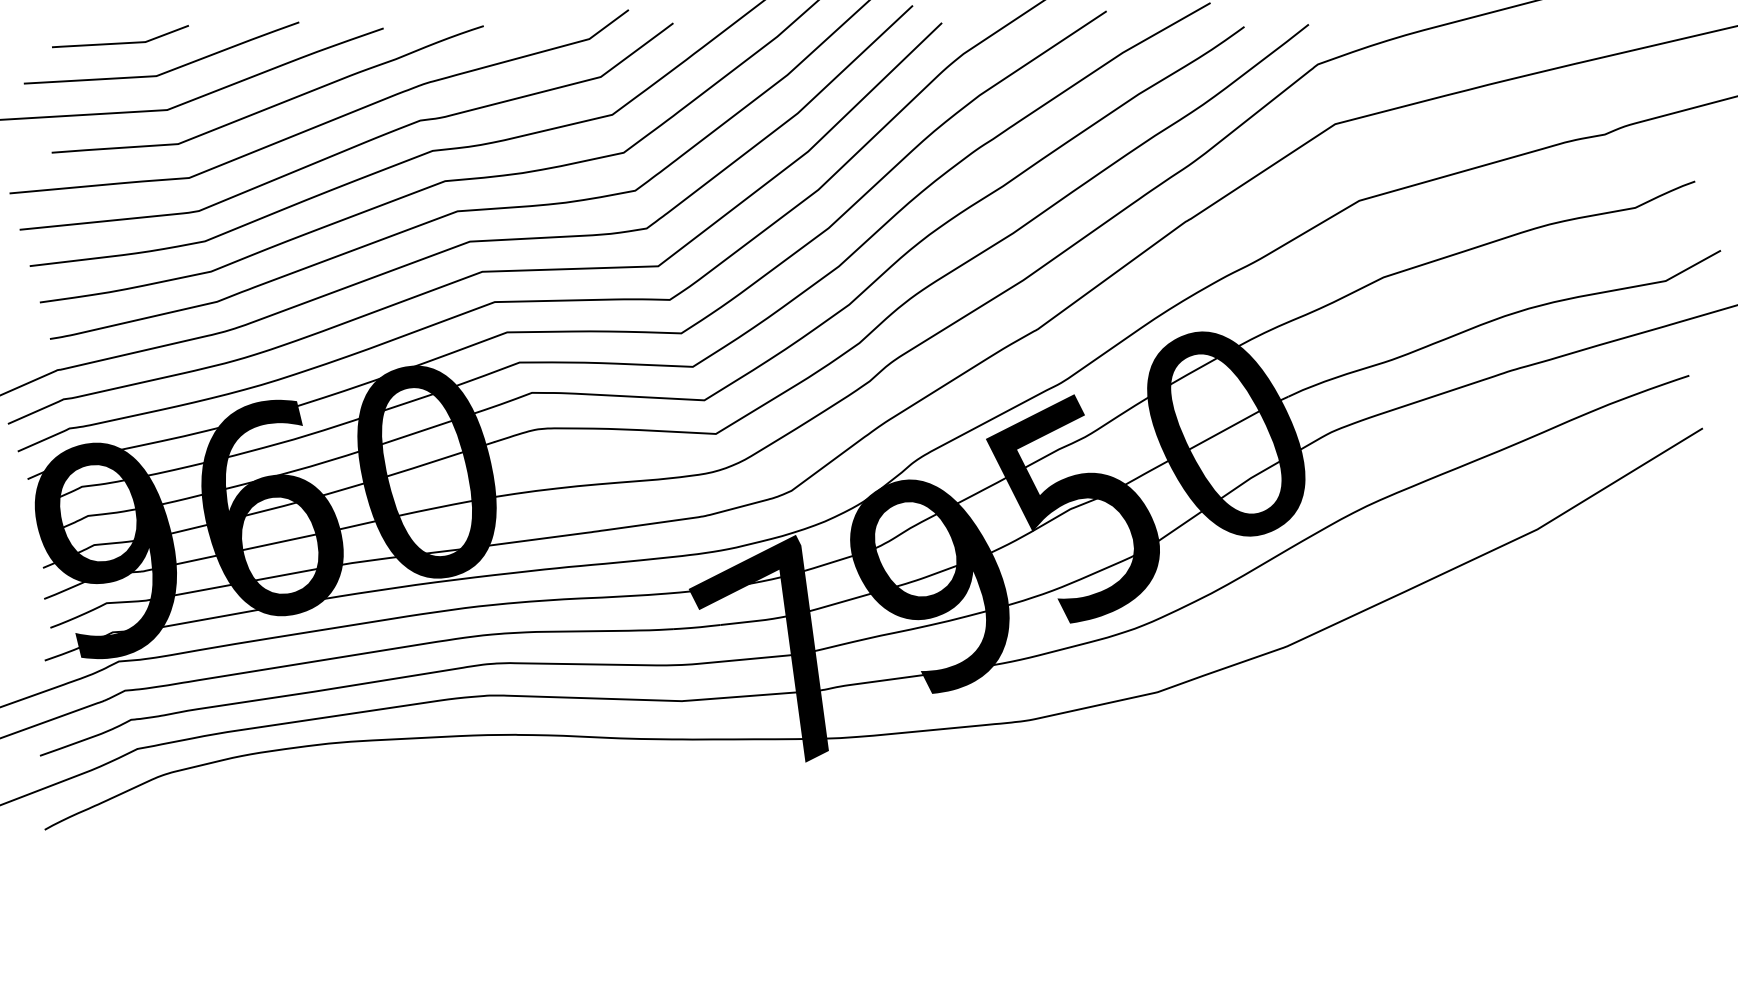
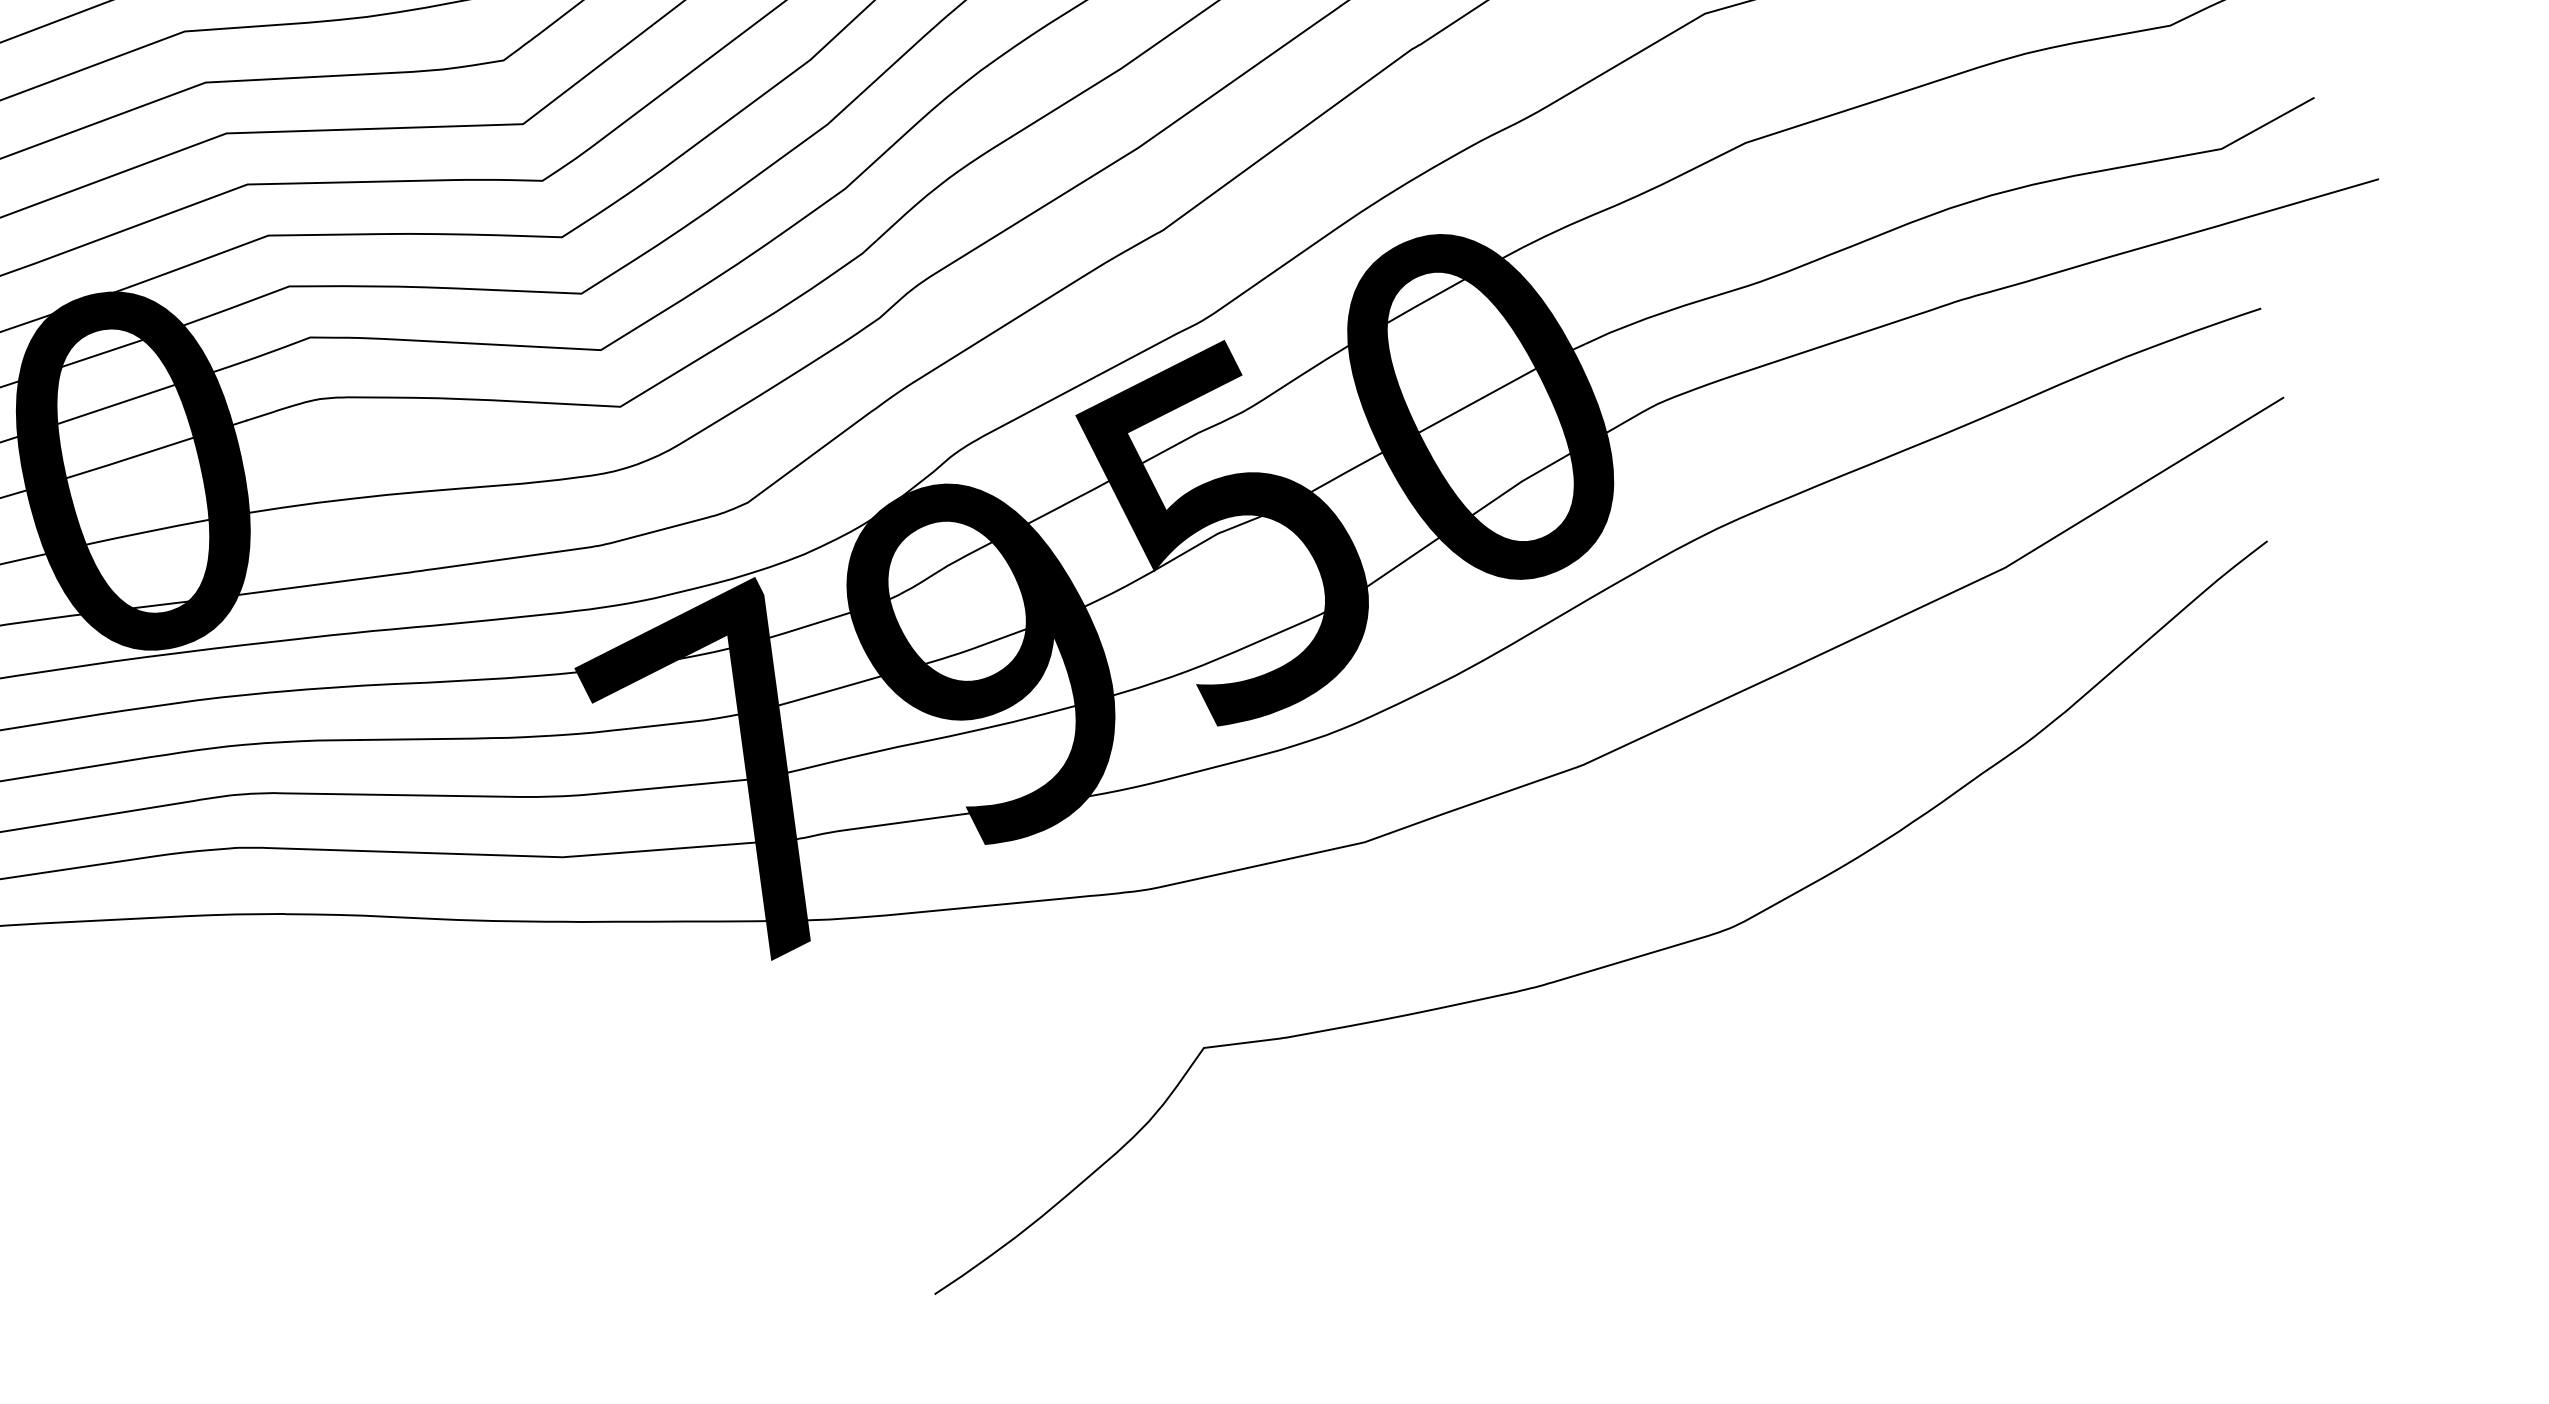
curve: (1304, 763) -> (1612, 962), added

